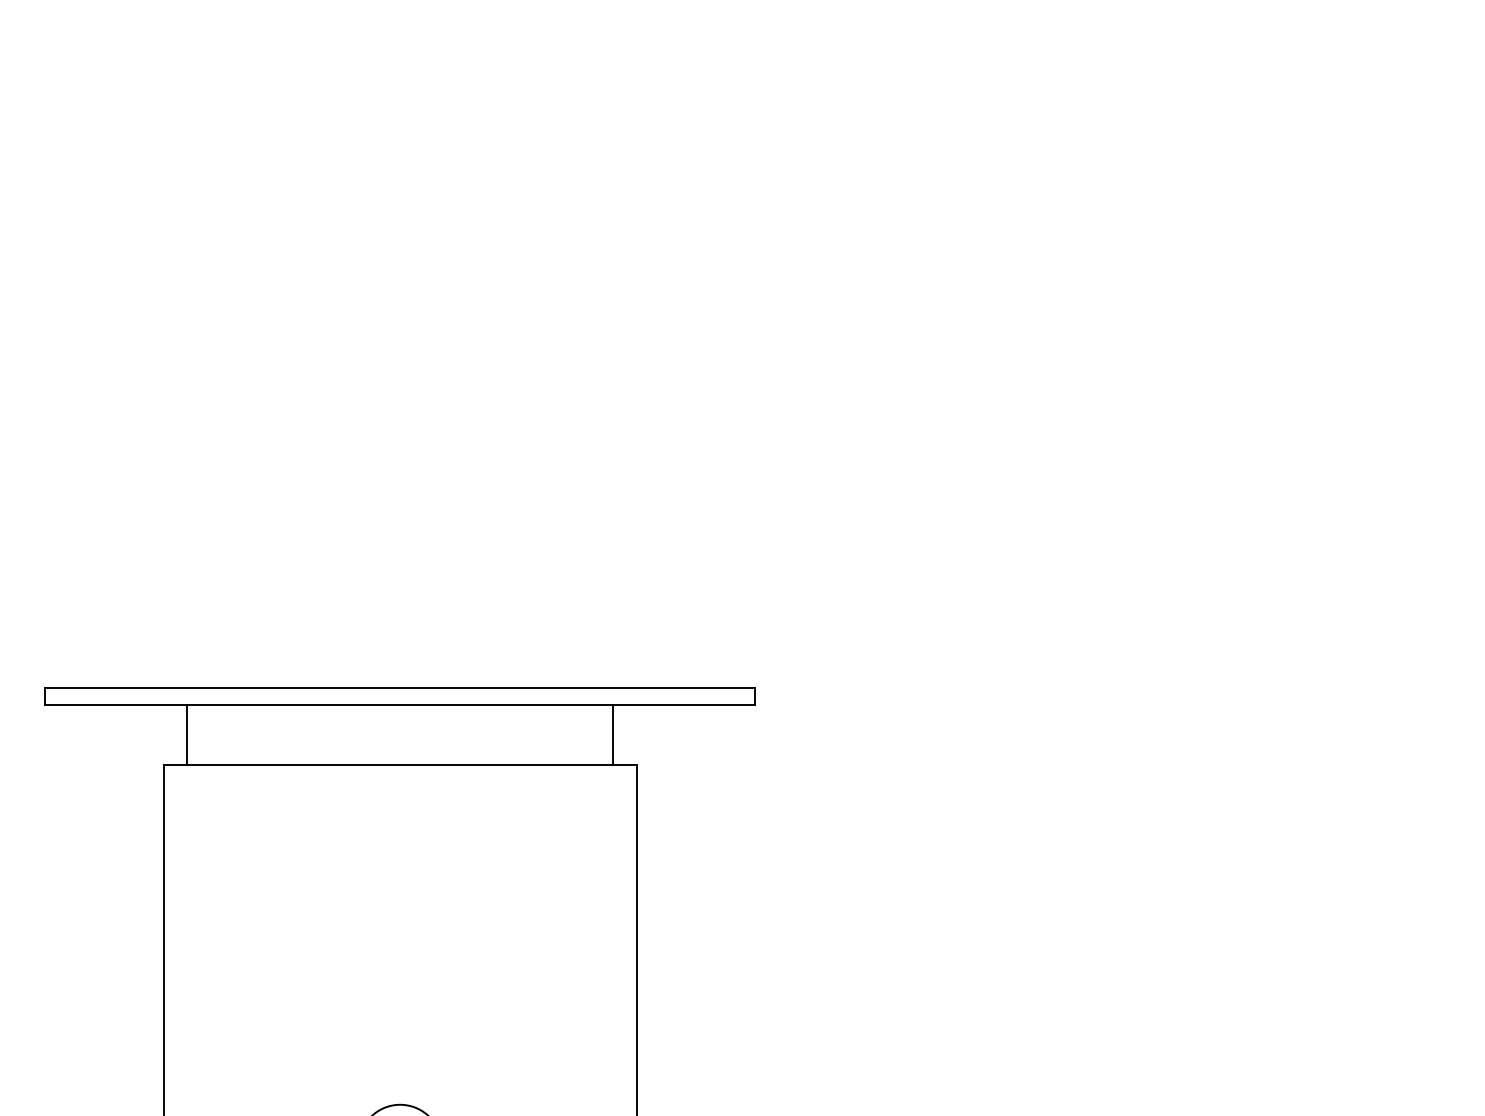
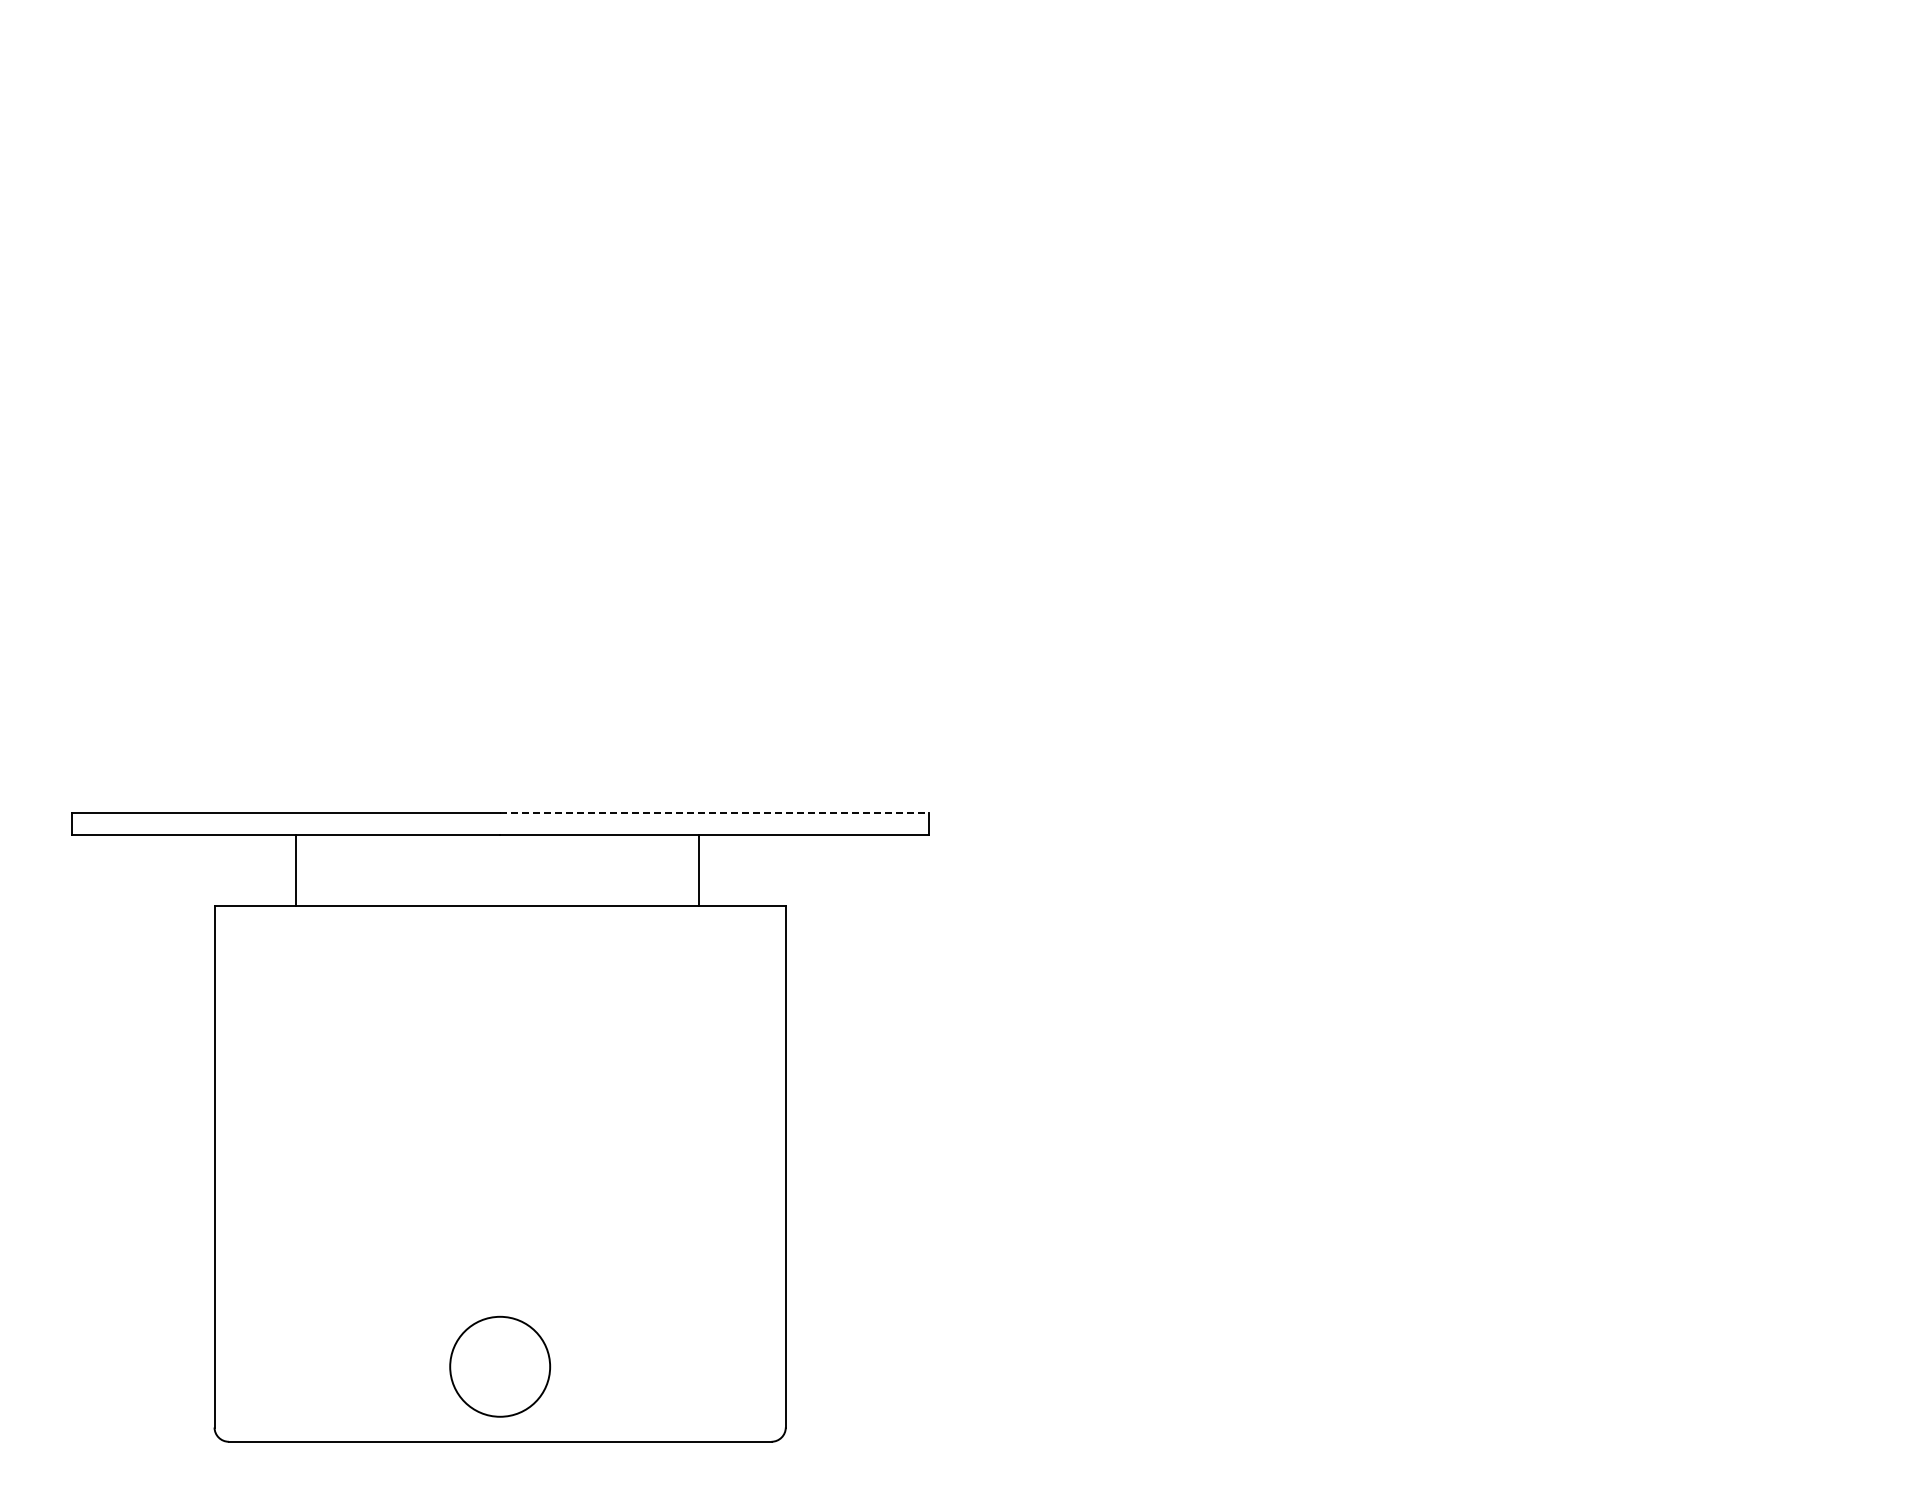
line: (577, 687) -> (714, 813), solid -> dashed
line: (187, 734) -> (296, 870), moved
line: (613, 734) -> (699, 870), moved

